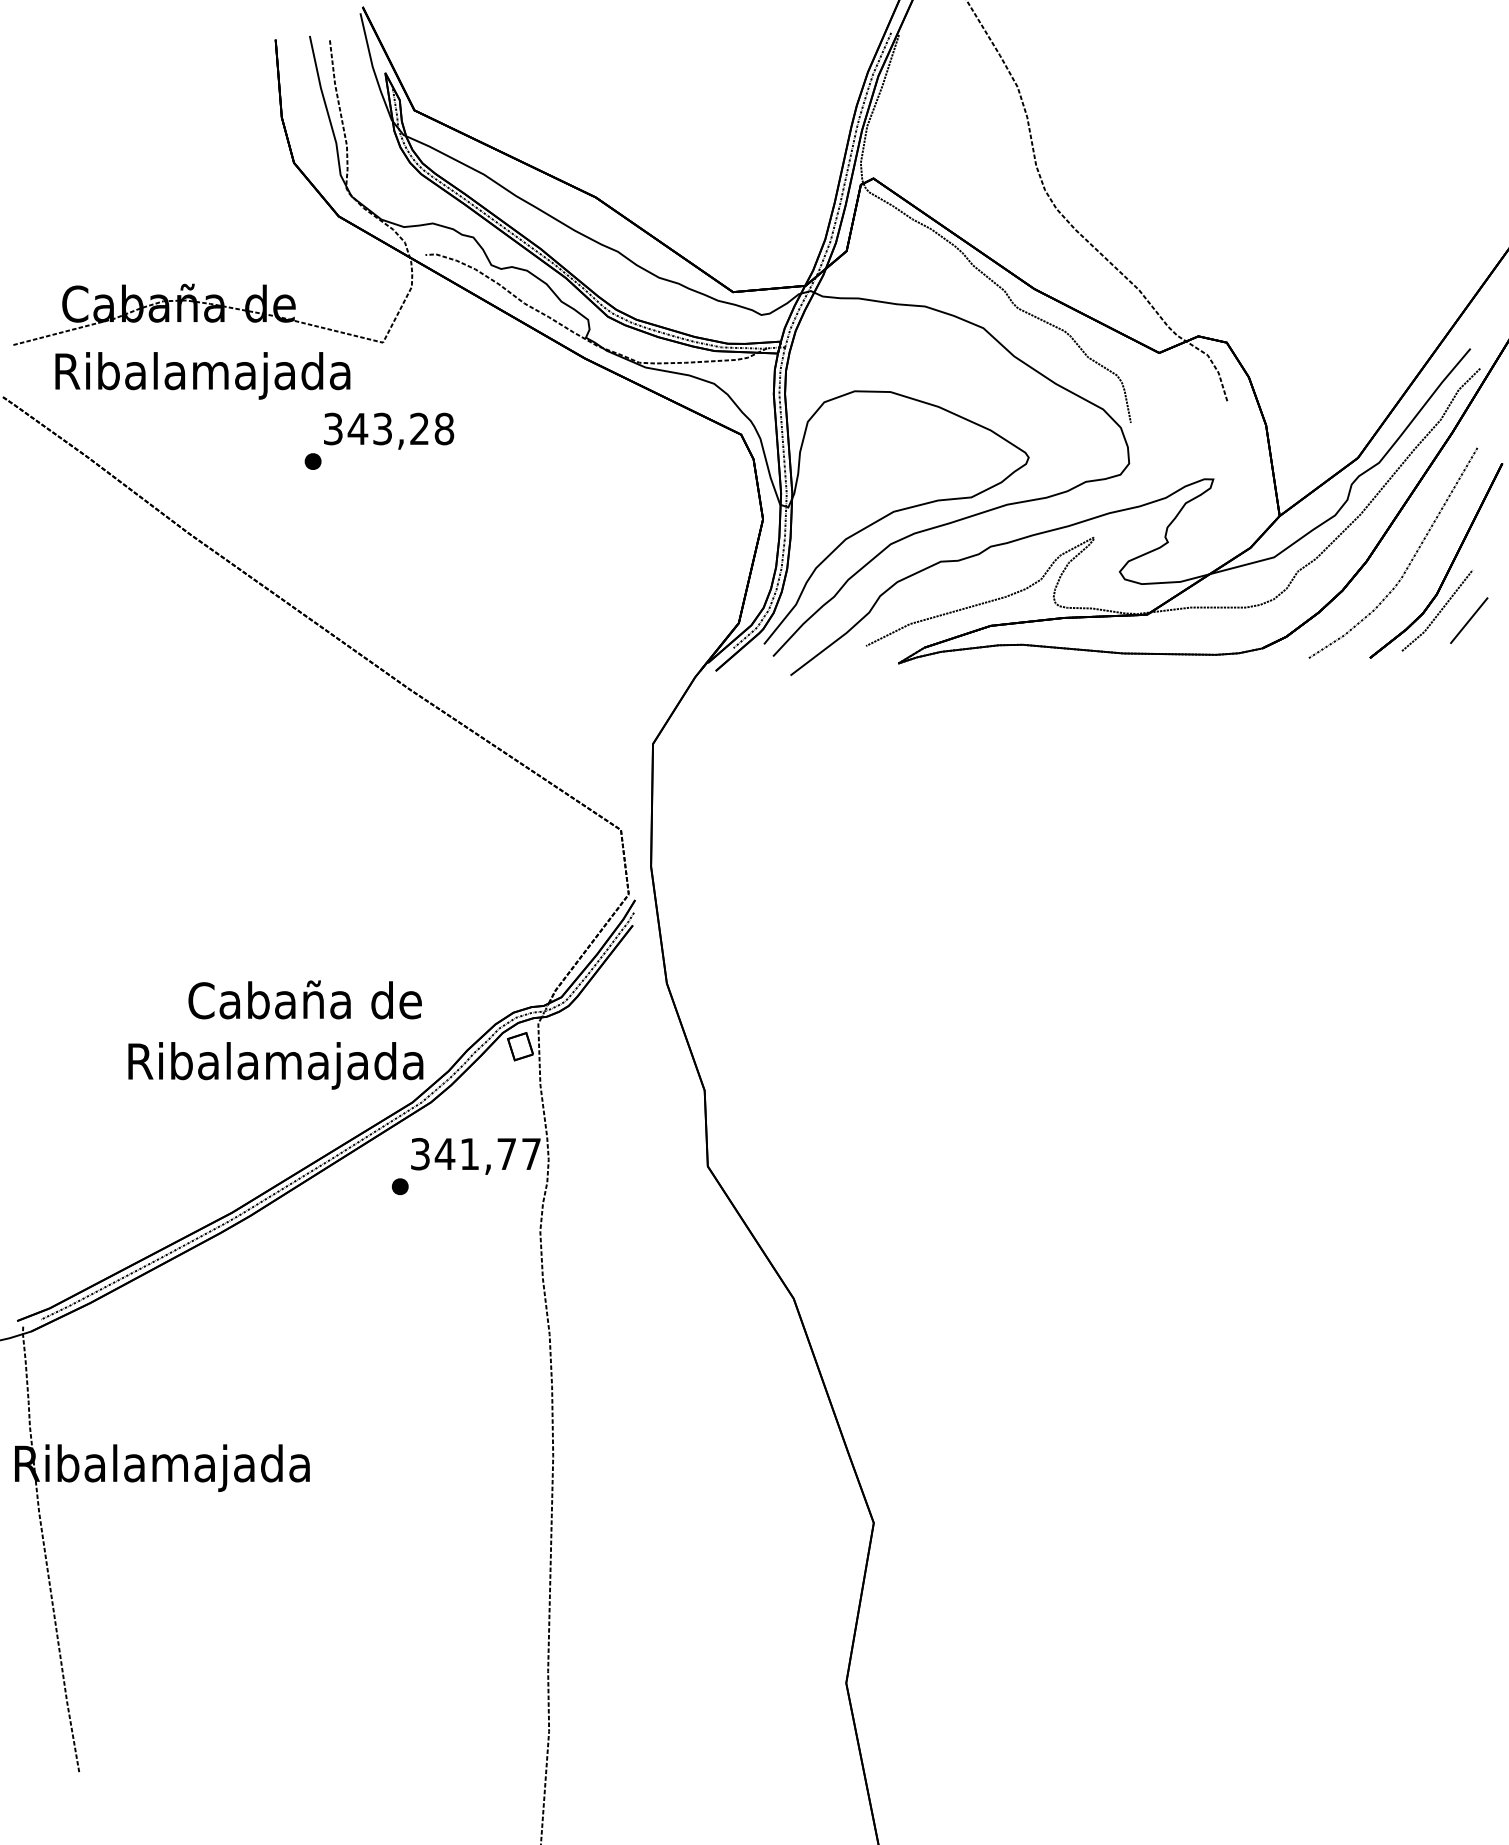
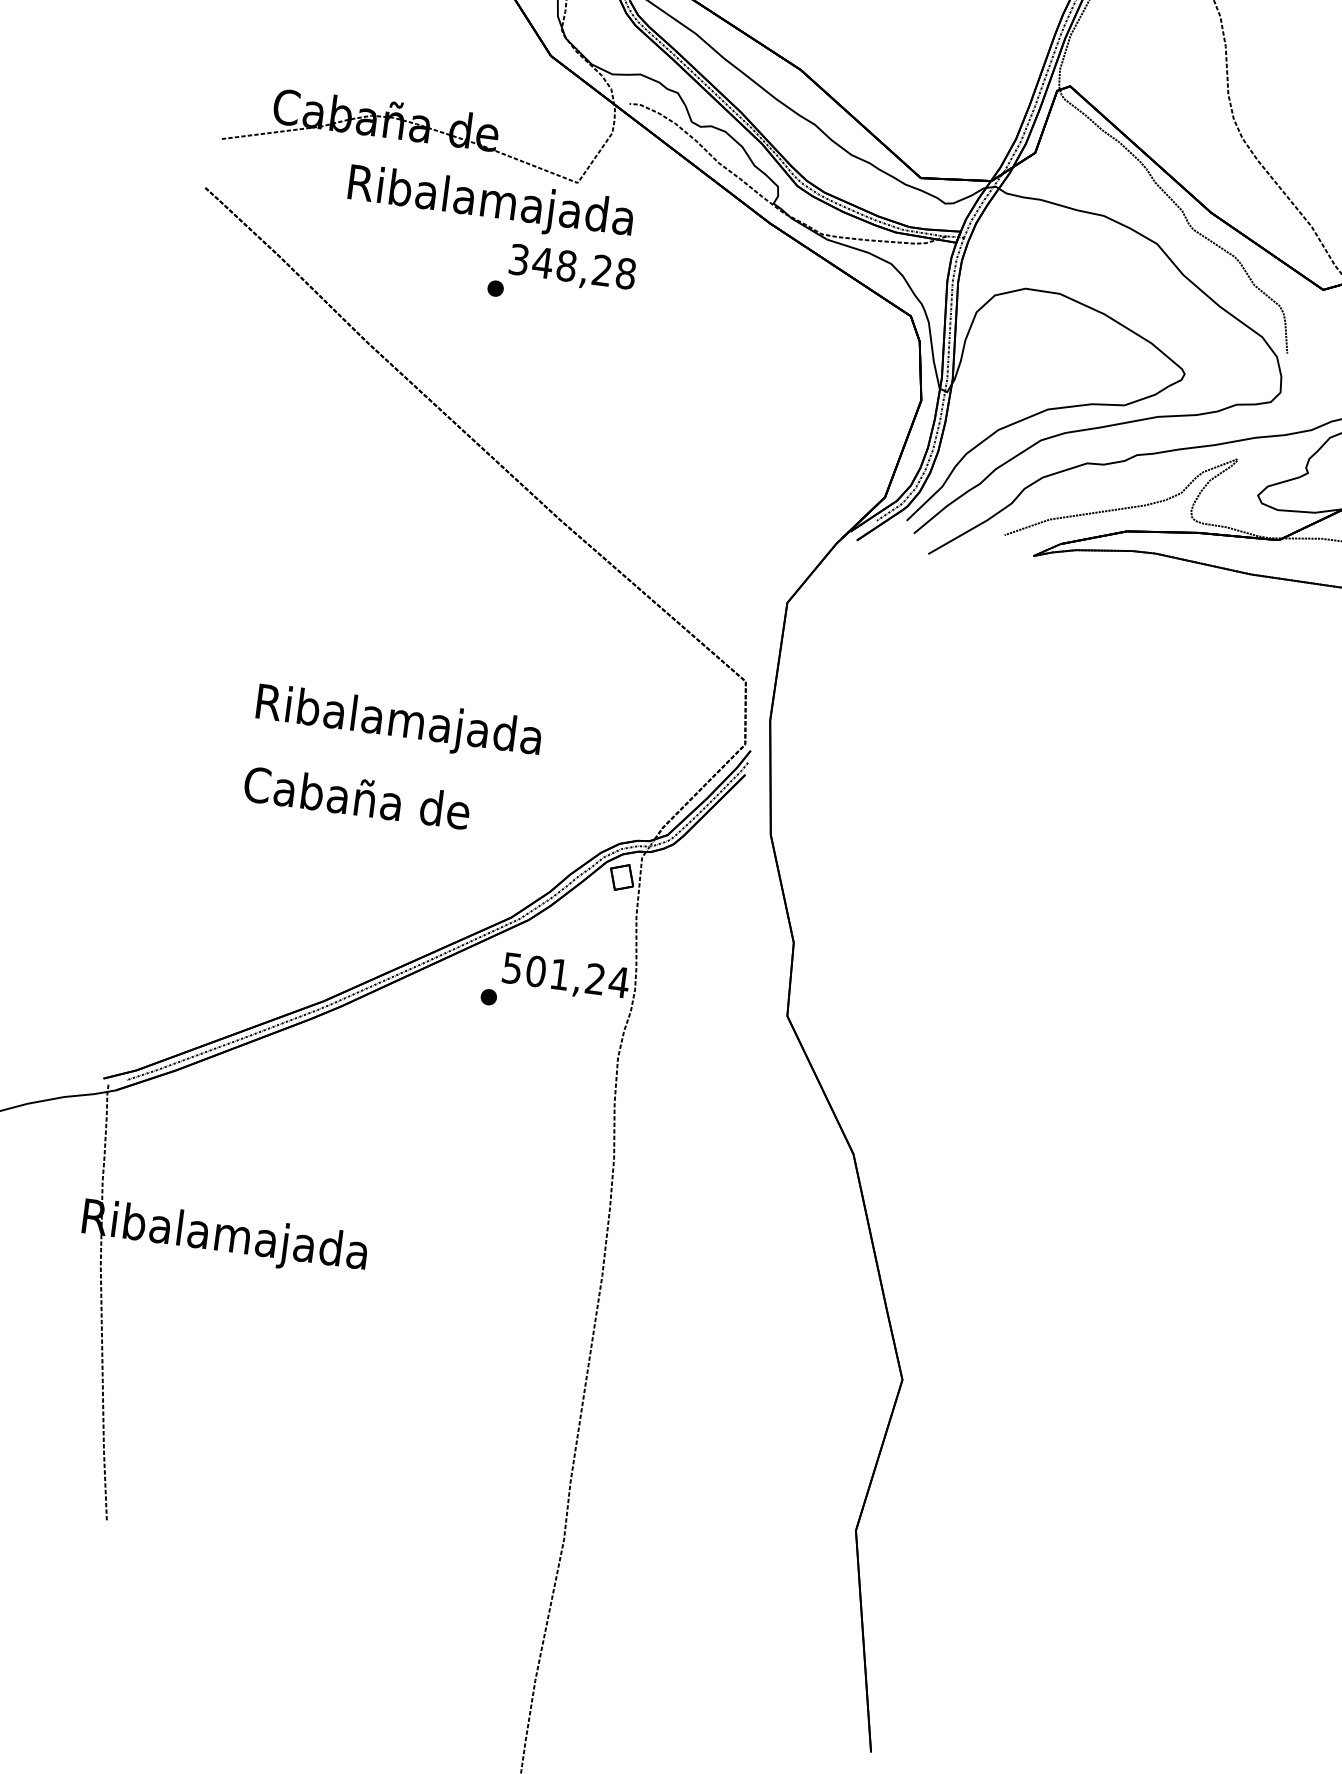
text: (202, 375) -> (490, 203), moved
text: (382, 428) -> (566, 265), 343,28 -> 348,28
text: (304, 999) -> (356, 796), moved
text: (275, 1065) -> (398, 723), moved
text: (476, 1153) -> (566, 974), 341,77 -> 501,24

